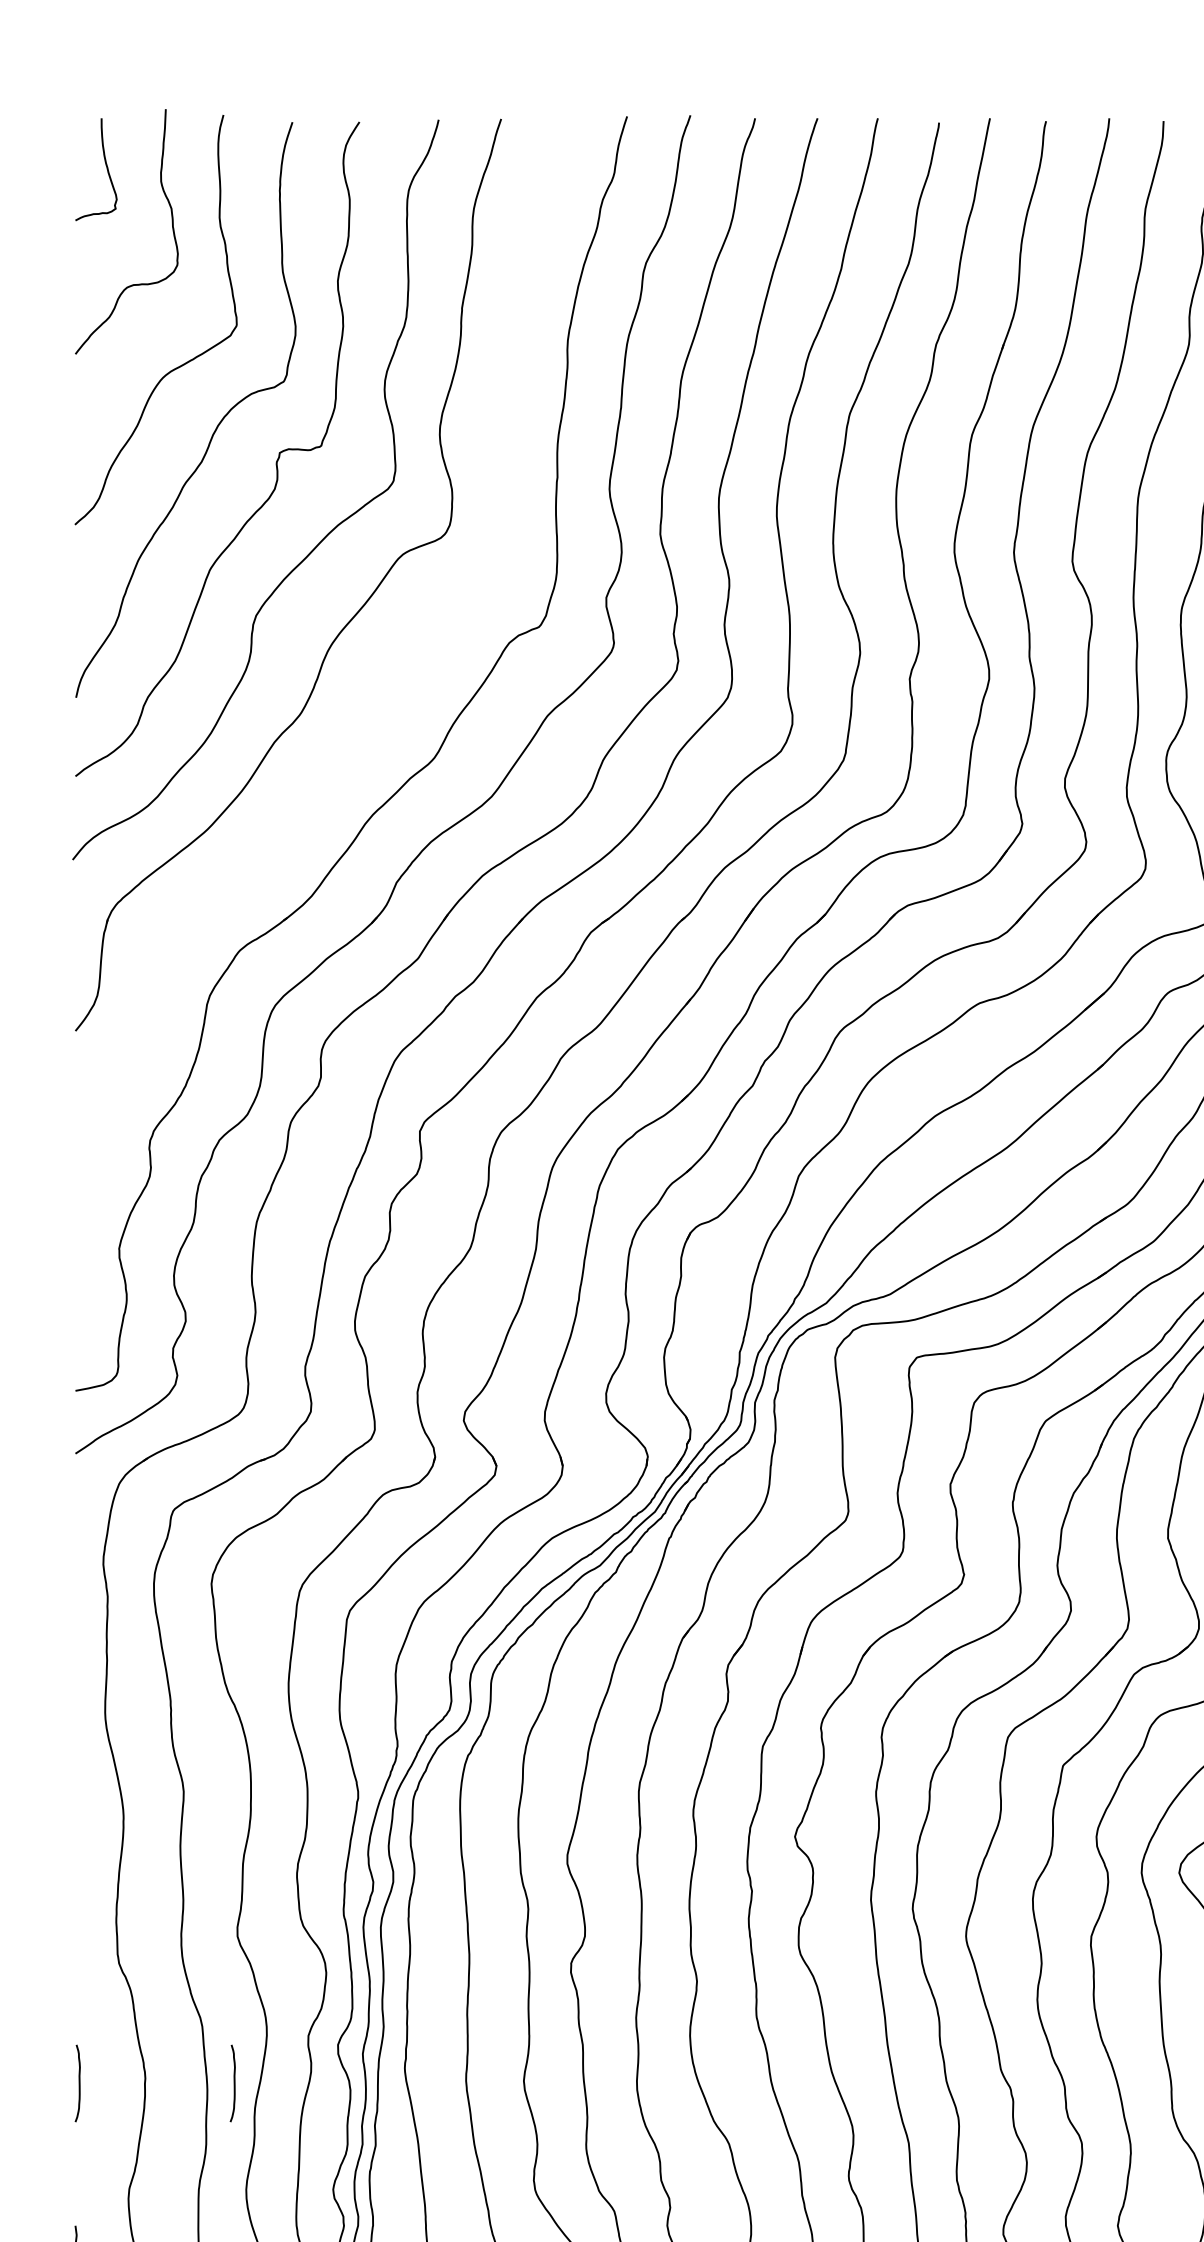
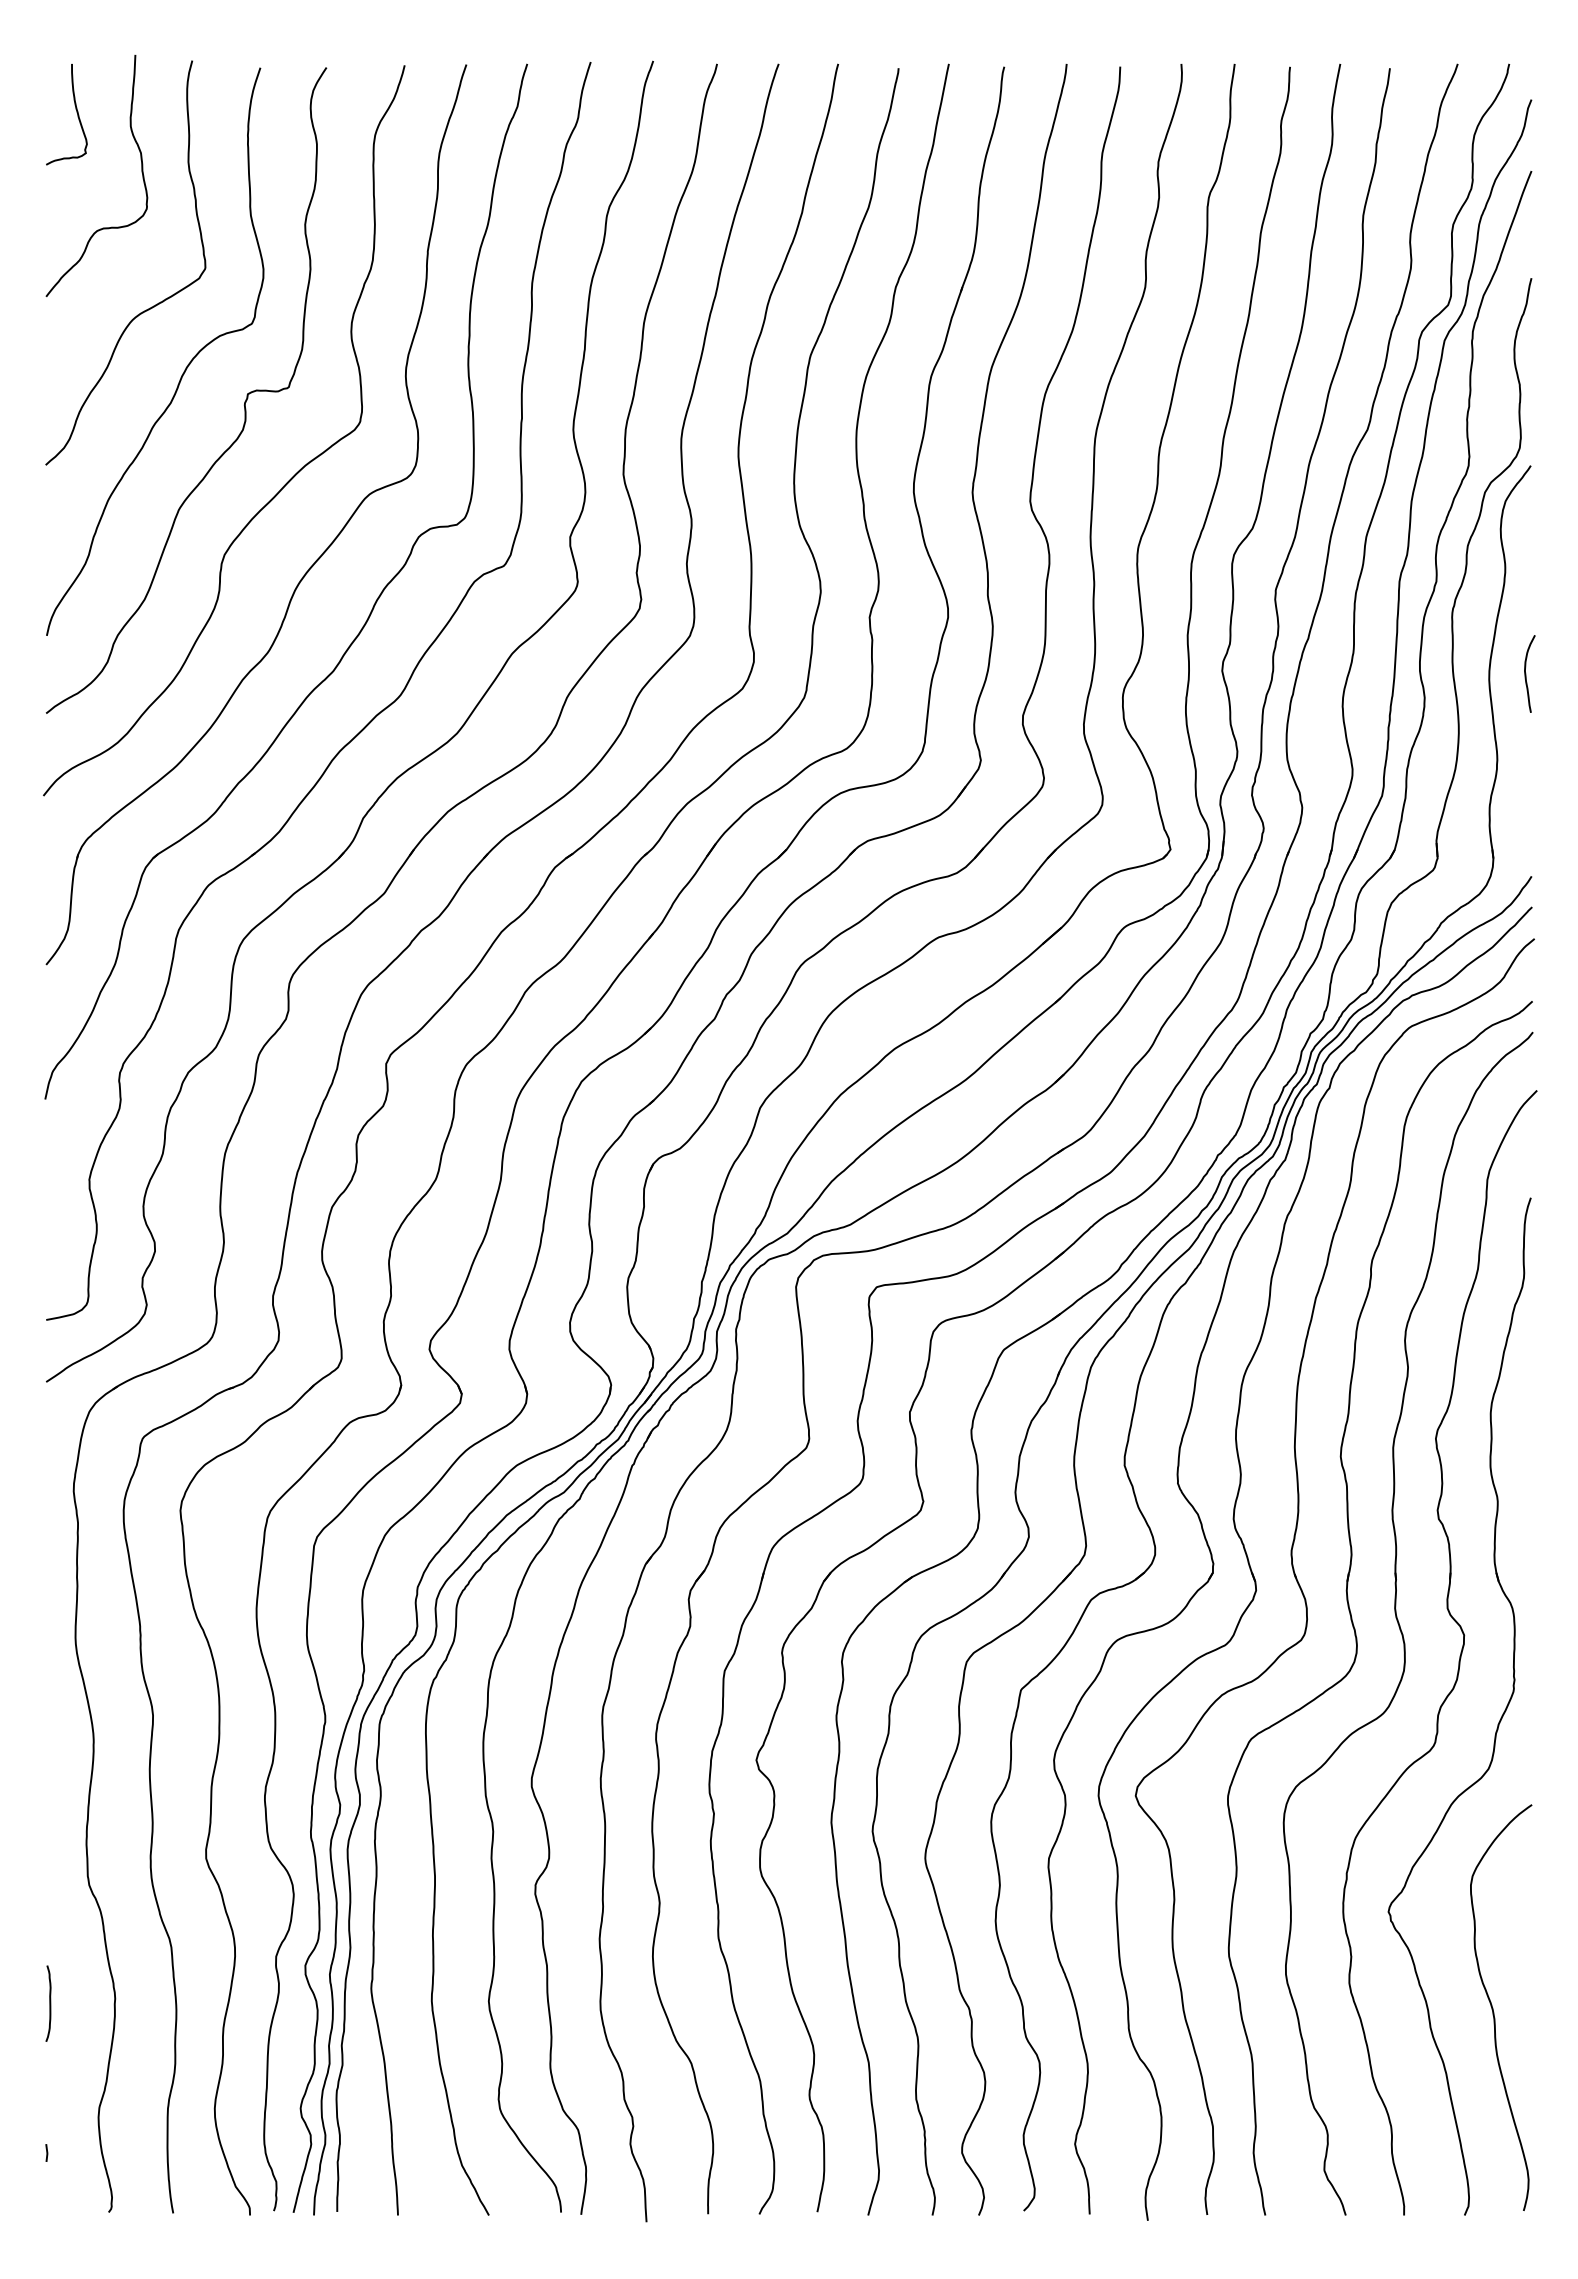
part: (393, 691) -> (360, 629), added
curve: (233, 2083) -> (202, 2003), removed

